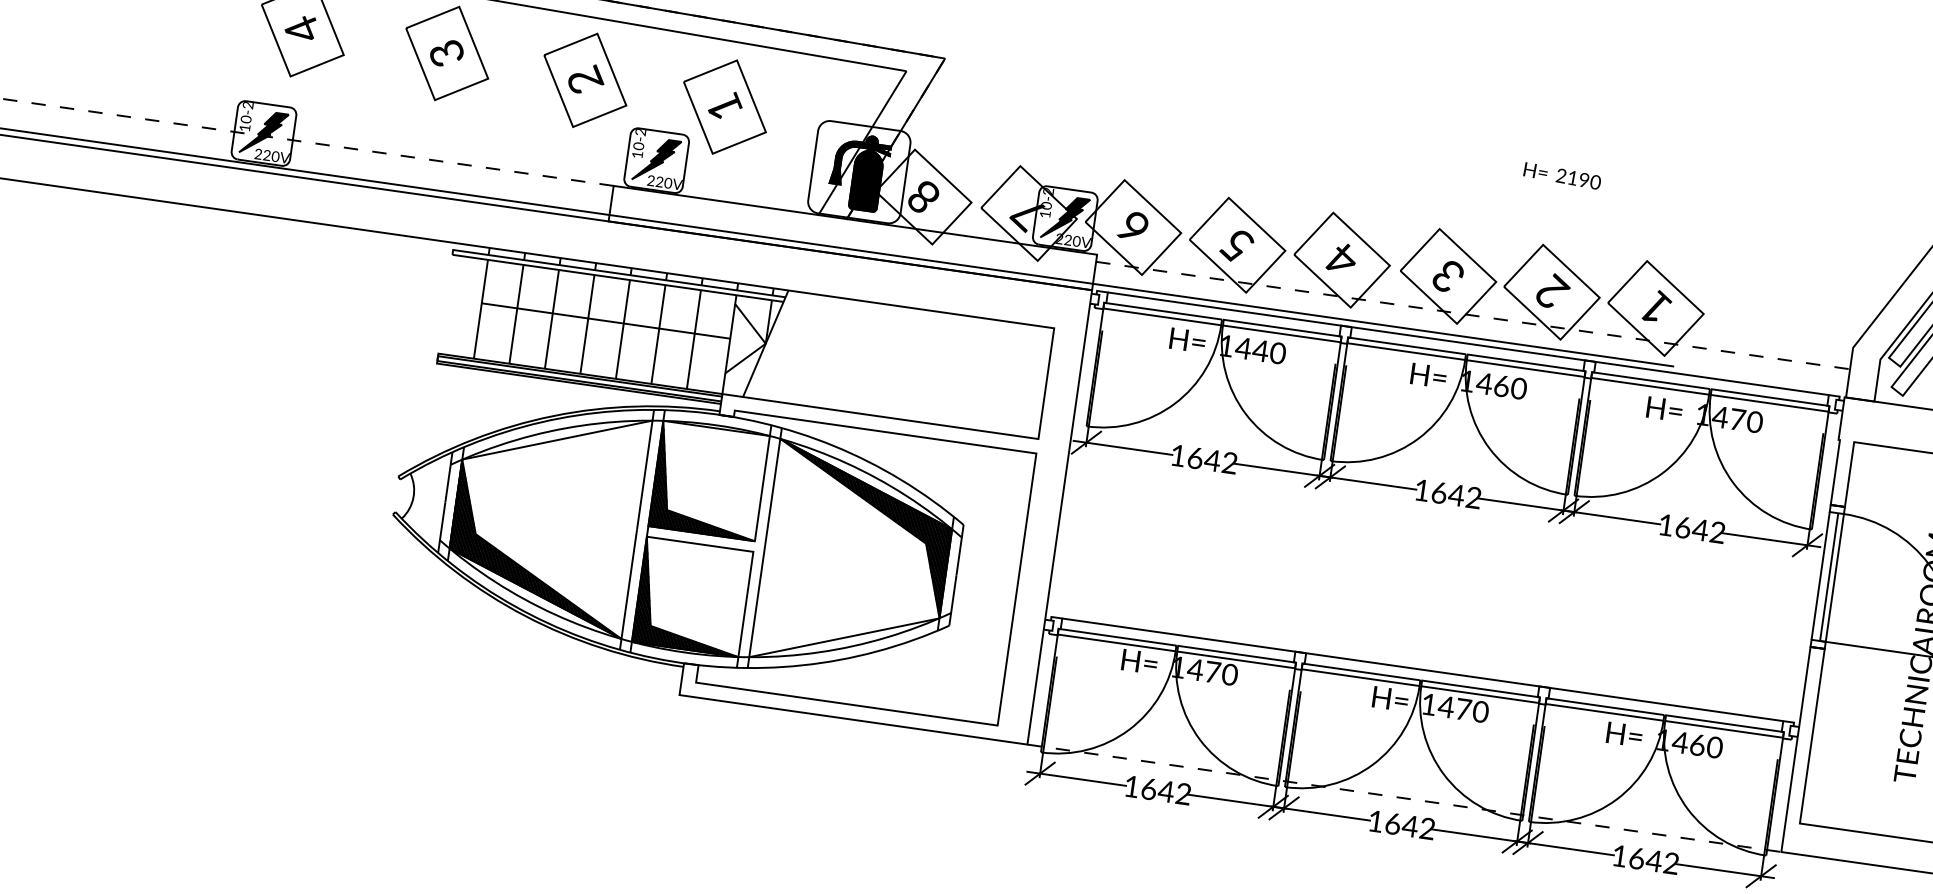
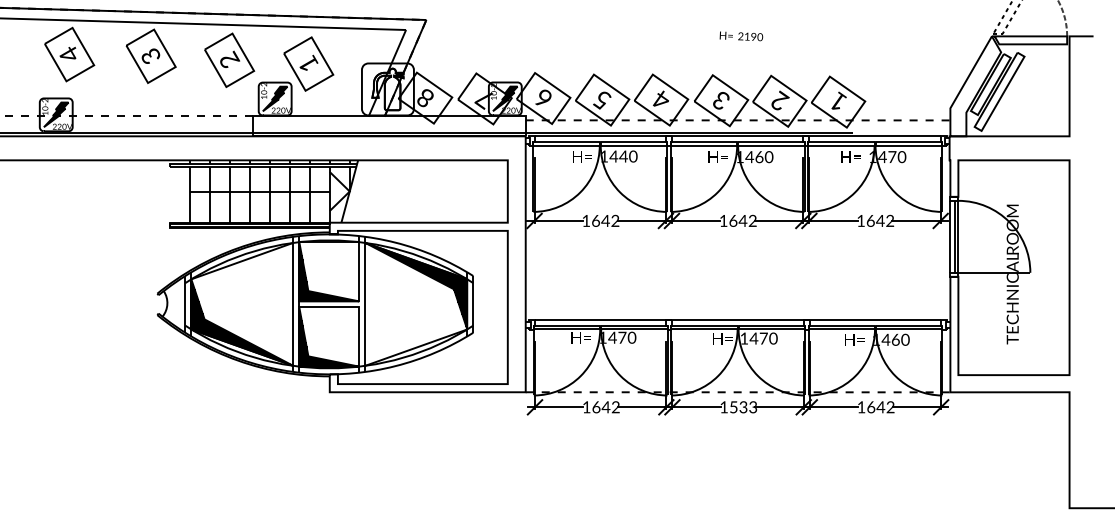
fill: (858, 172) -> (387, 89), removed
text: (1562, 176) -> (741, 36), moved
text: (1410, 826) -> (743, 407), 1642 -> 1533

